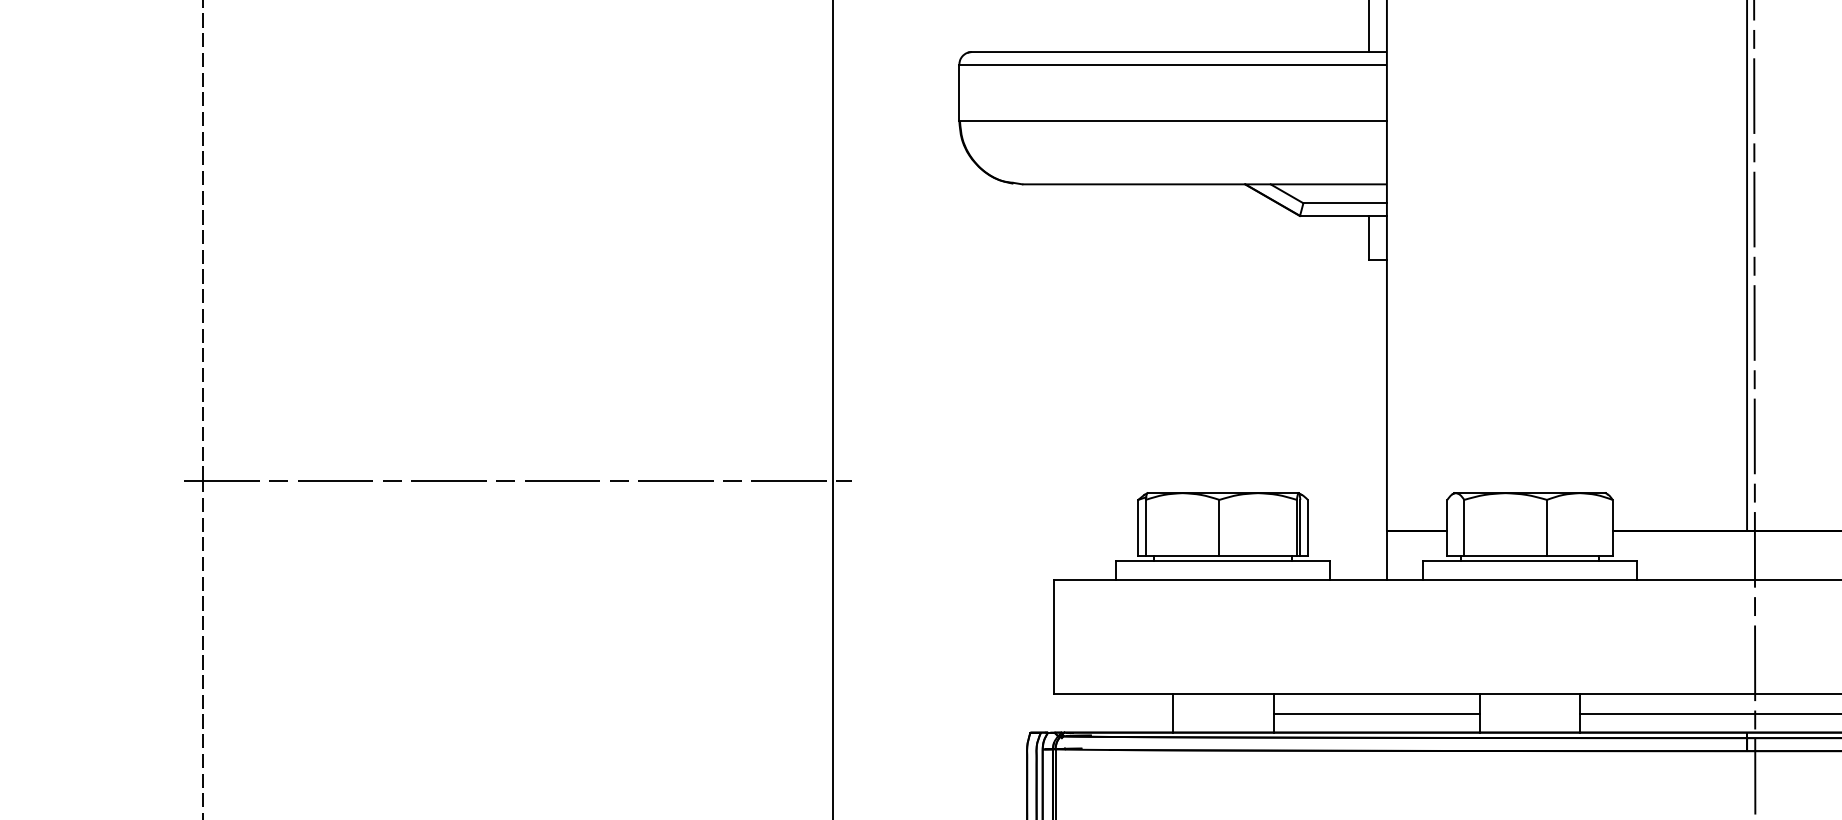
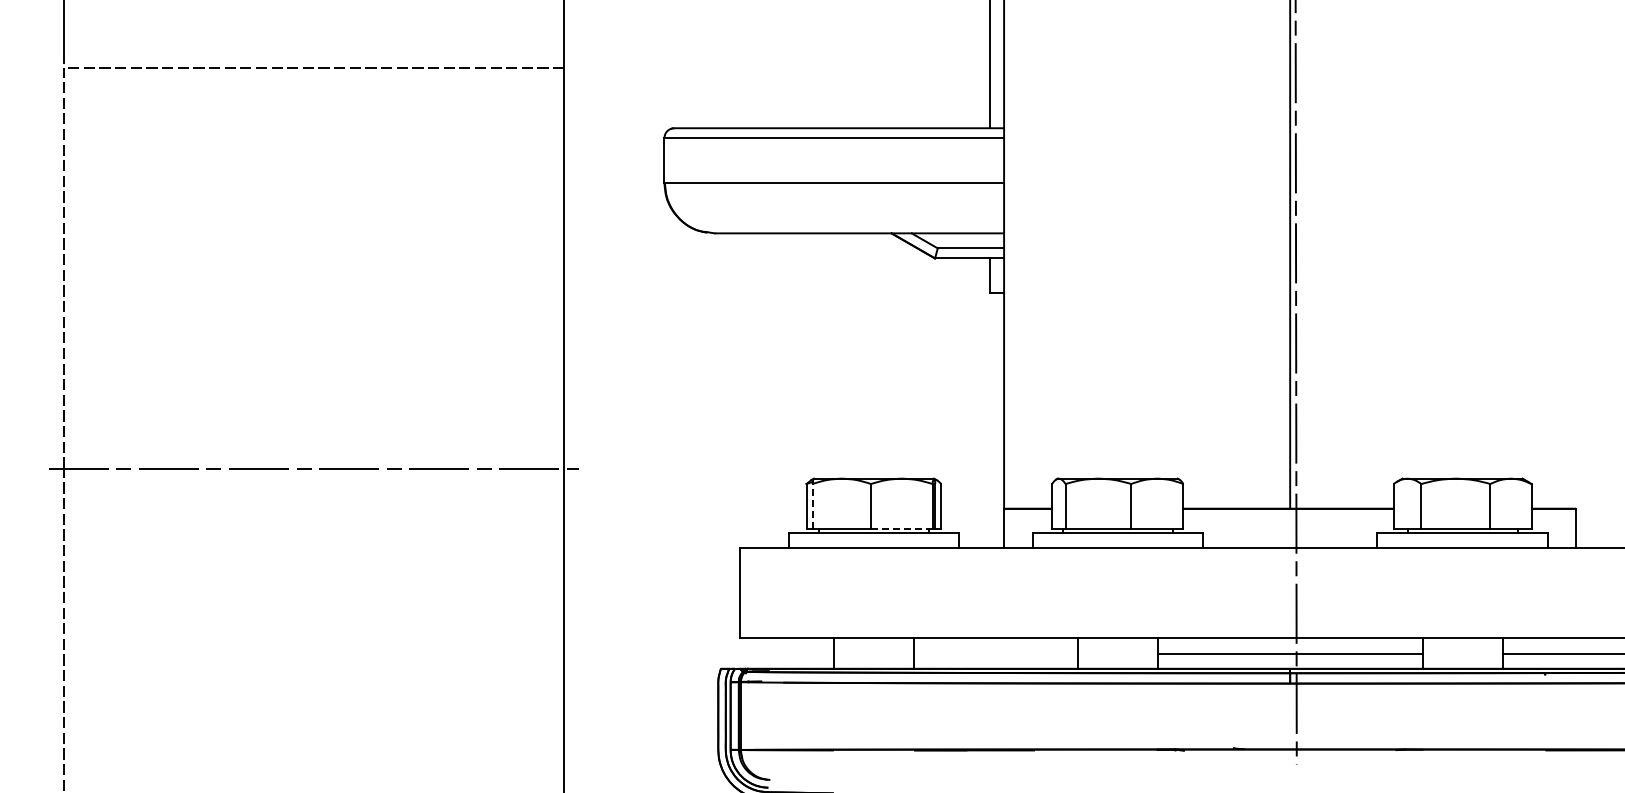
line: (1145, 526) -> (812, 505), solid -> dashed
line: (1257, 555) -> (901, 528), solid -> dashed
line: (1376, 713) -> (995, 653), removed

